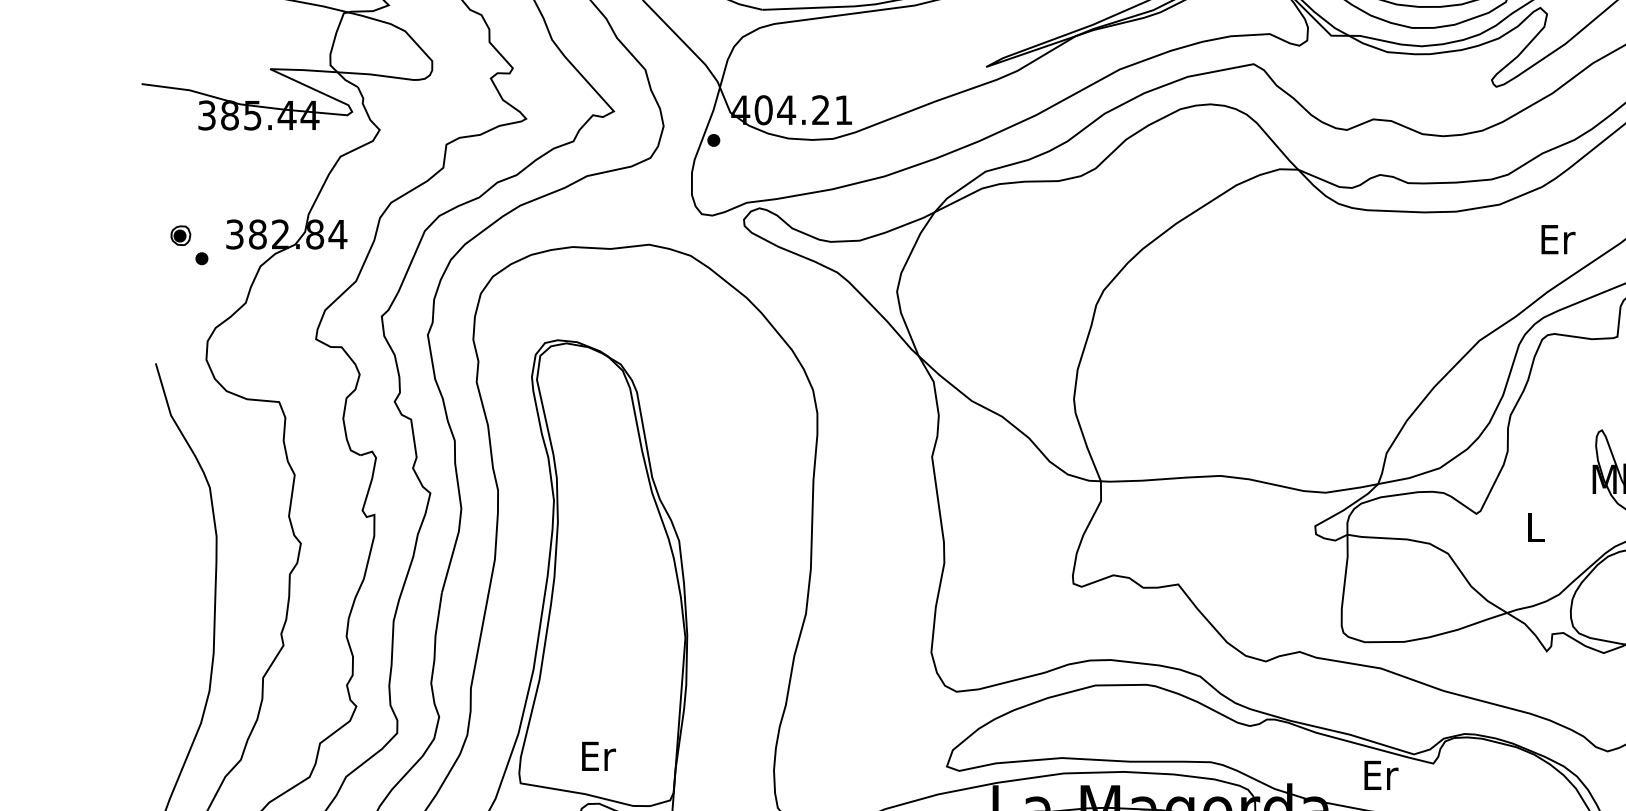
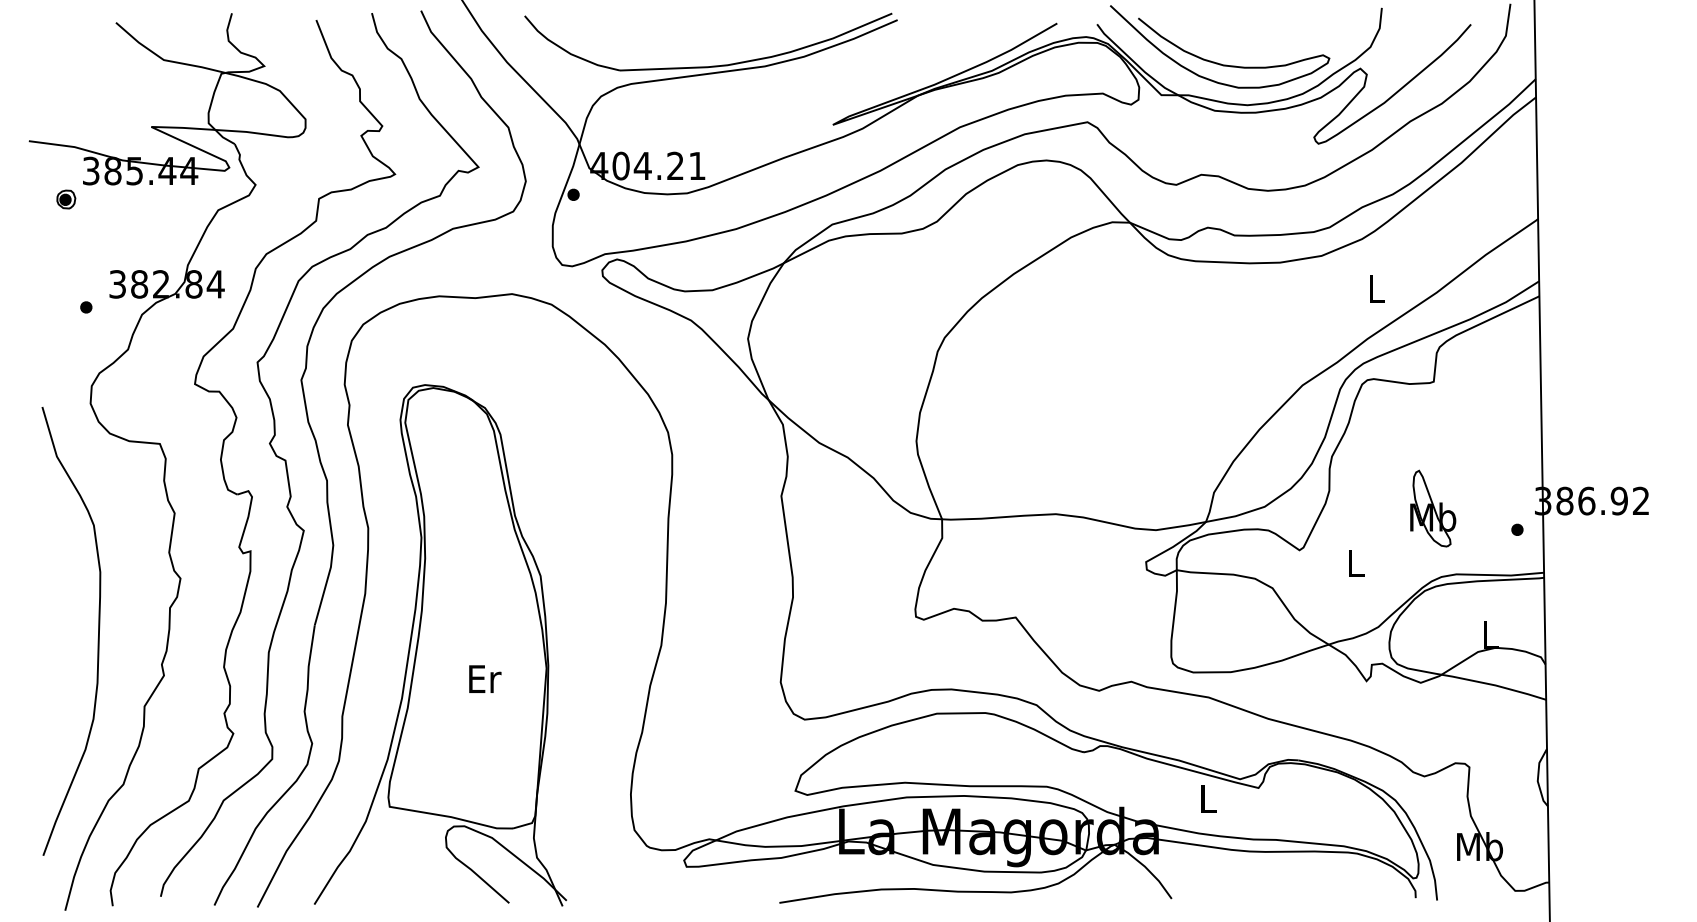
part: (181, 235) -> (66, 199), moved
text: (1558, 239) -> (1377, 289), Er -> L
text: (599, 755) -> (485, 678), moved
text: (1381, 775) -> (1209, 799), Er -> L

